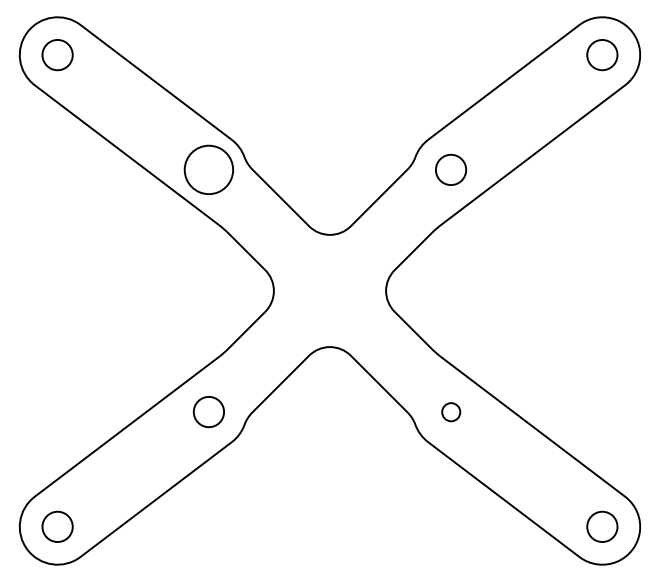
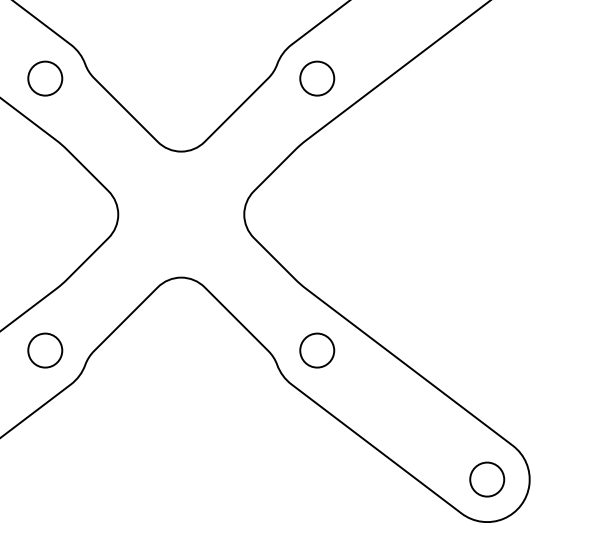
circle: (208, 169) -> (44, 78), size x0.62
circle: (451, 412) -> (317, 351), size x1.67

